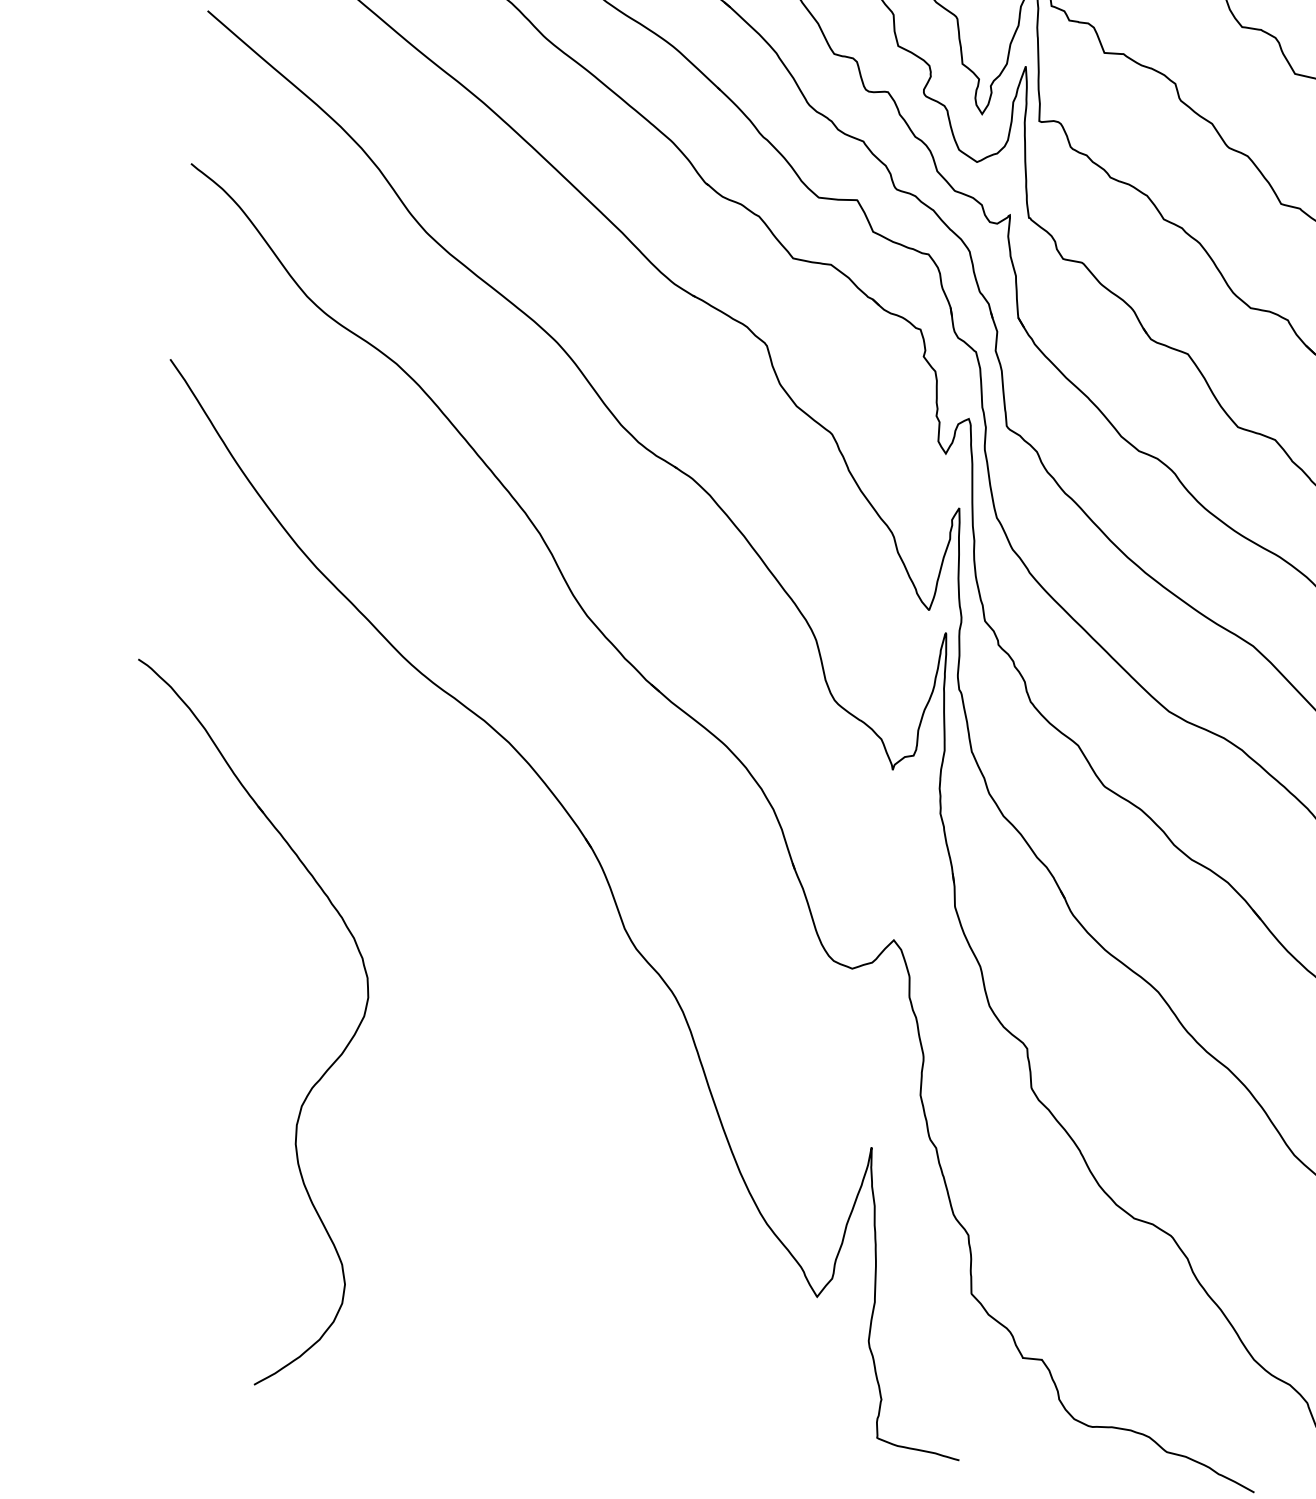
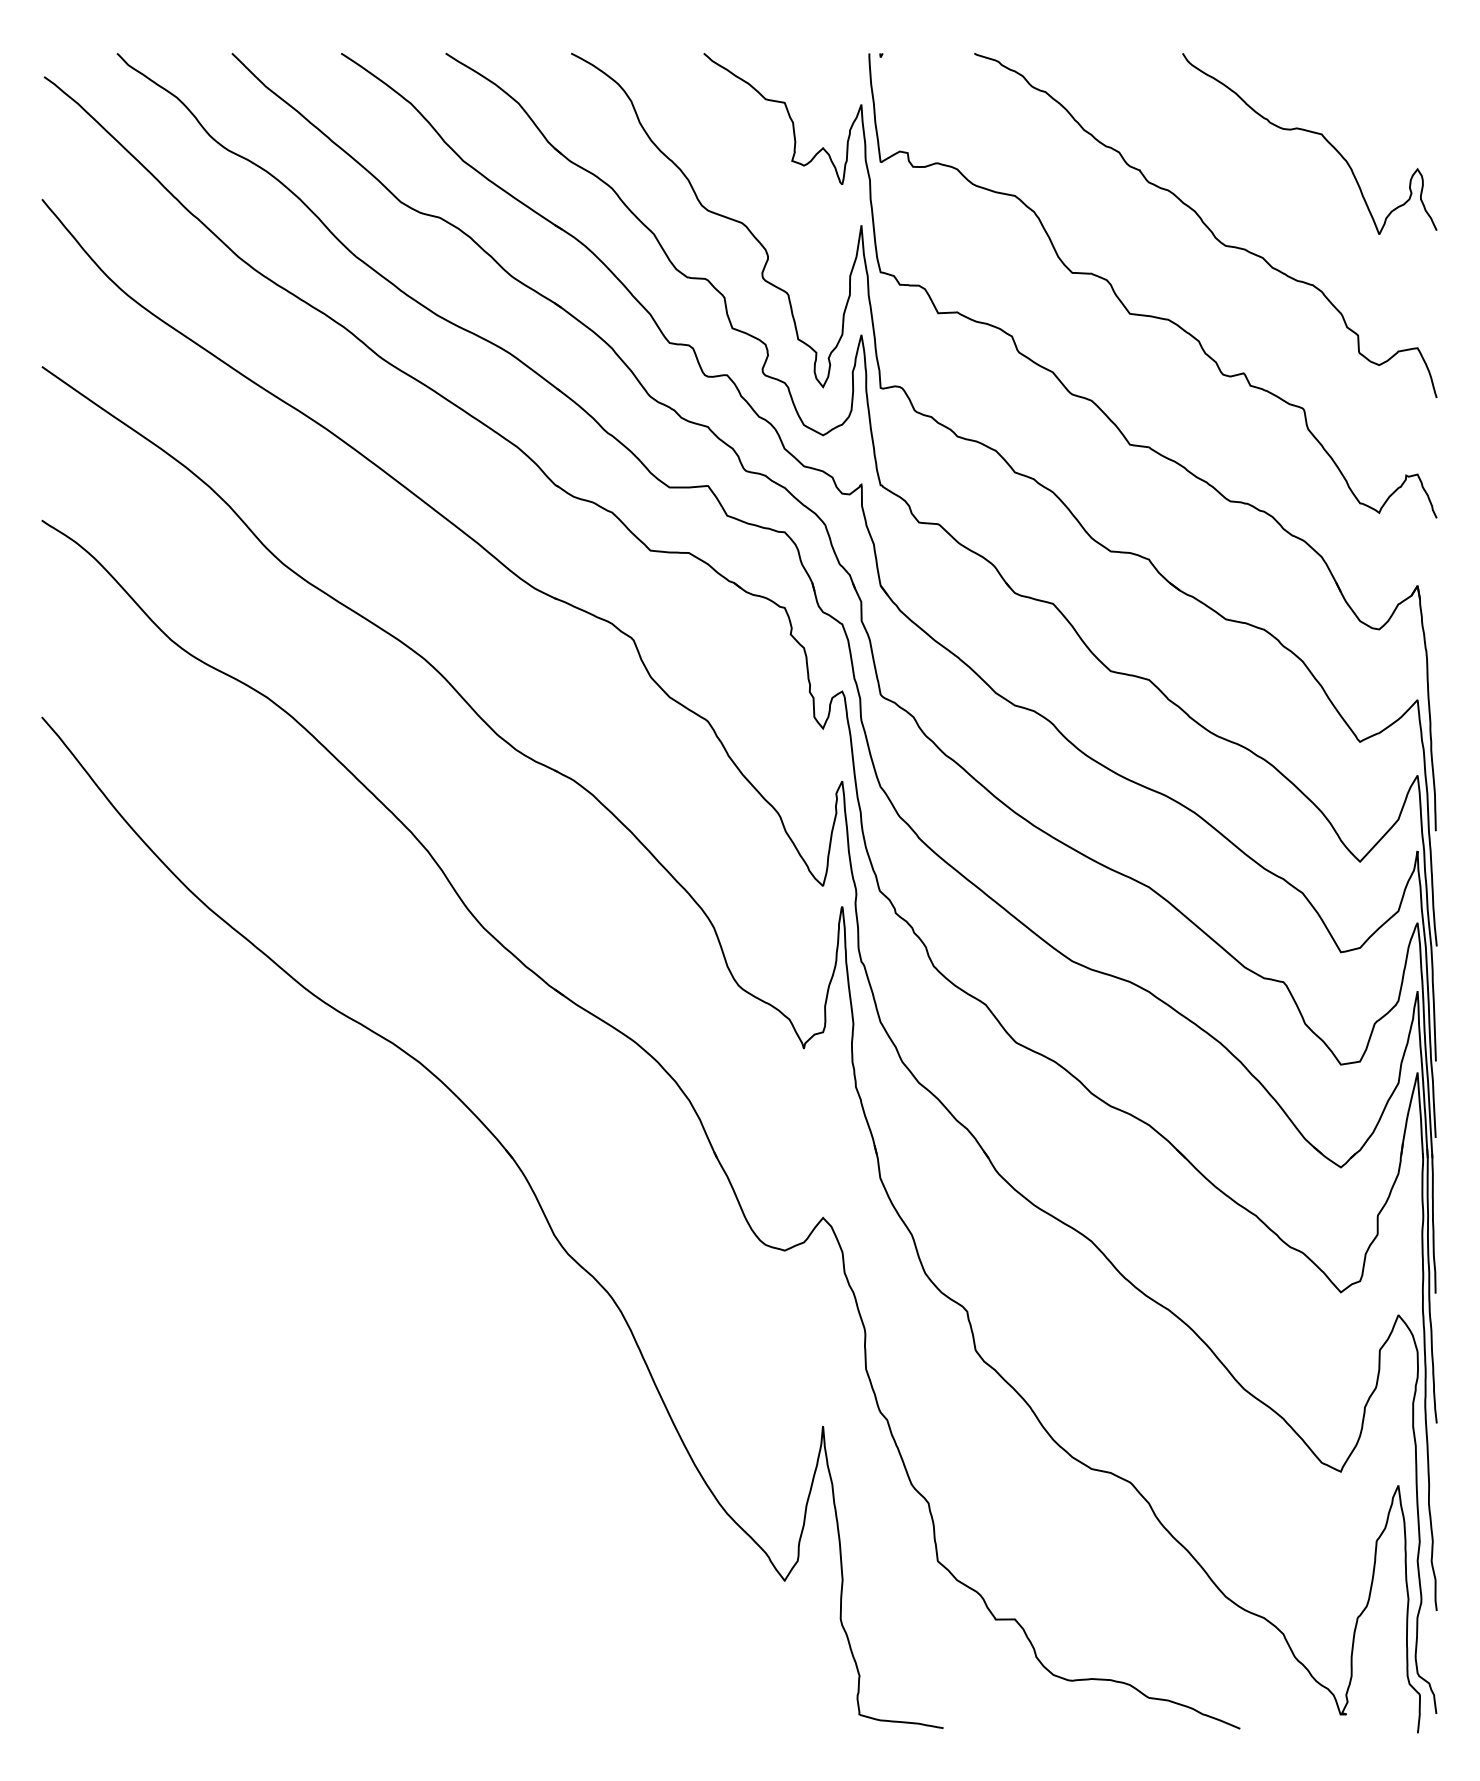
part: (312, 1085) -> (260, 1424), removed

